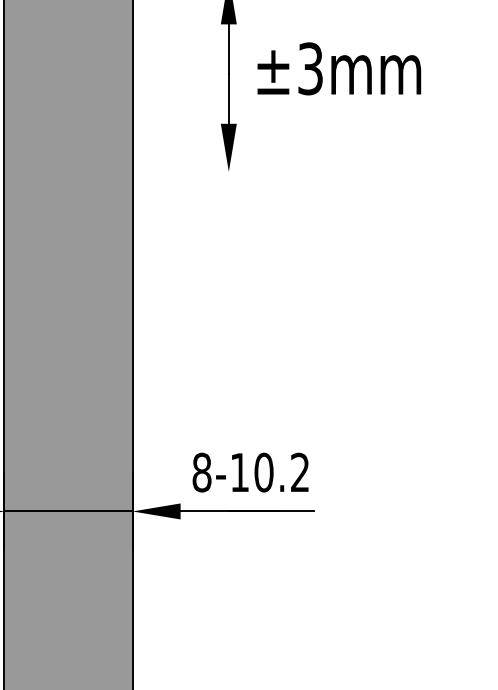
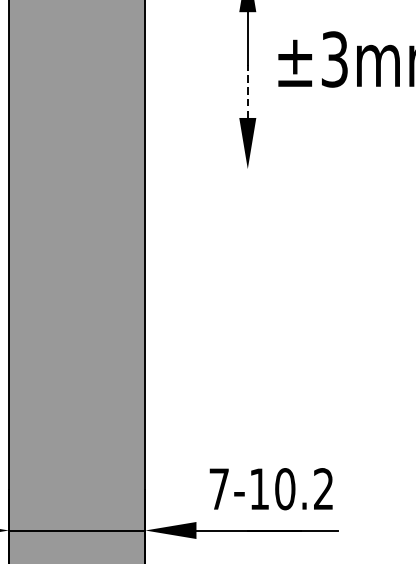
line: (228, 98) -> (247, 91), solid -> dashed
text: (201, 472) -> (218, 489), 8-10.2 -> 7-10.2

